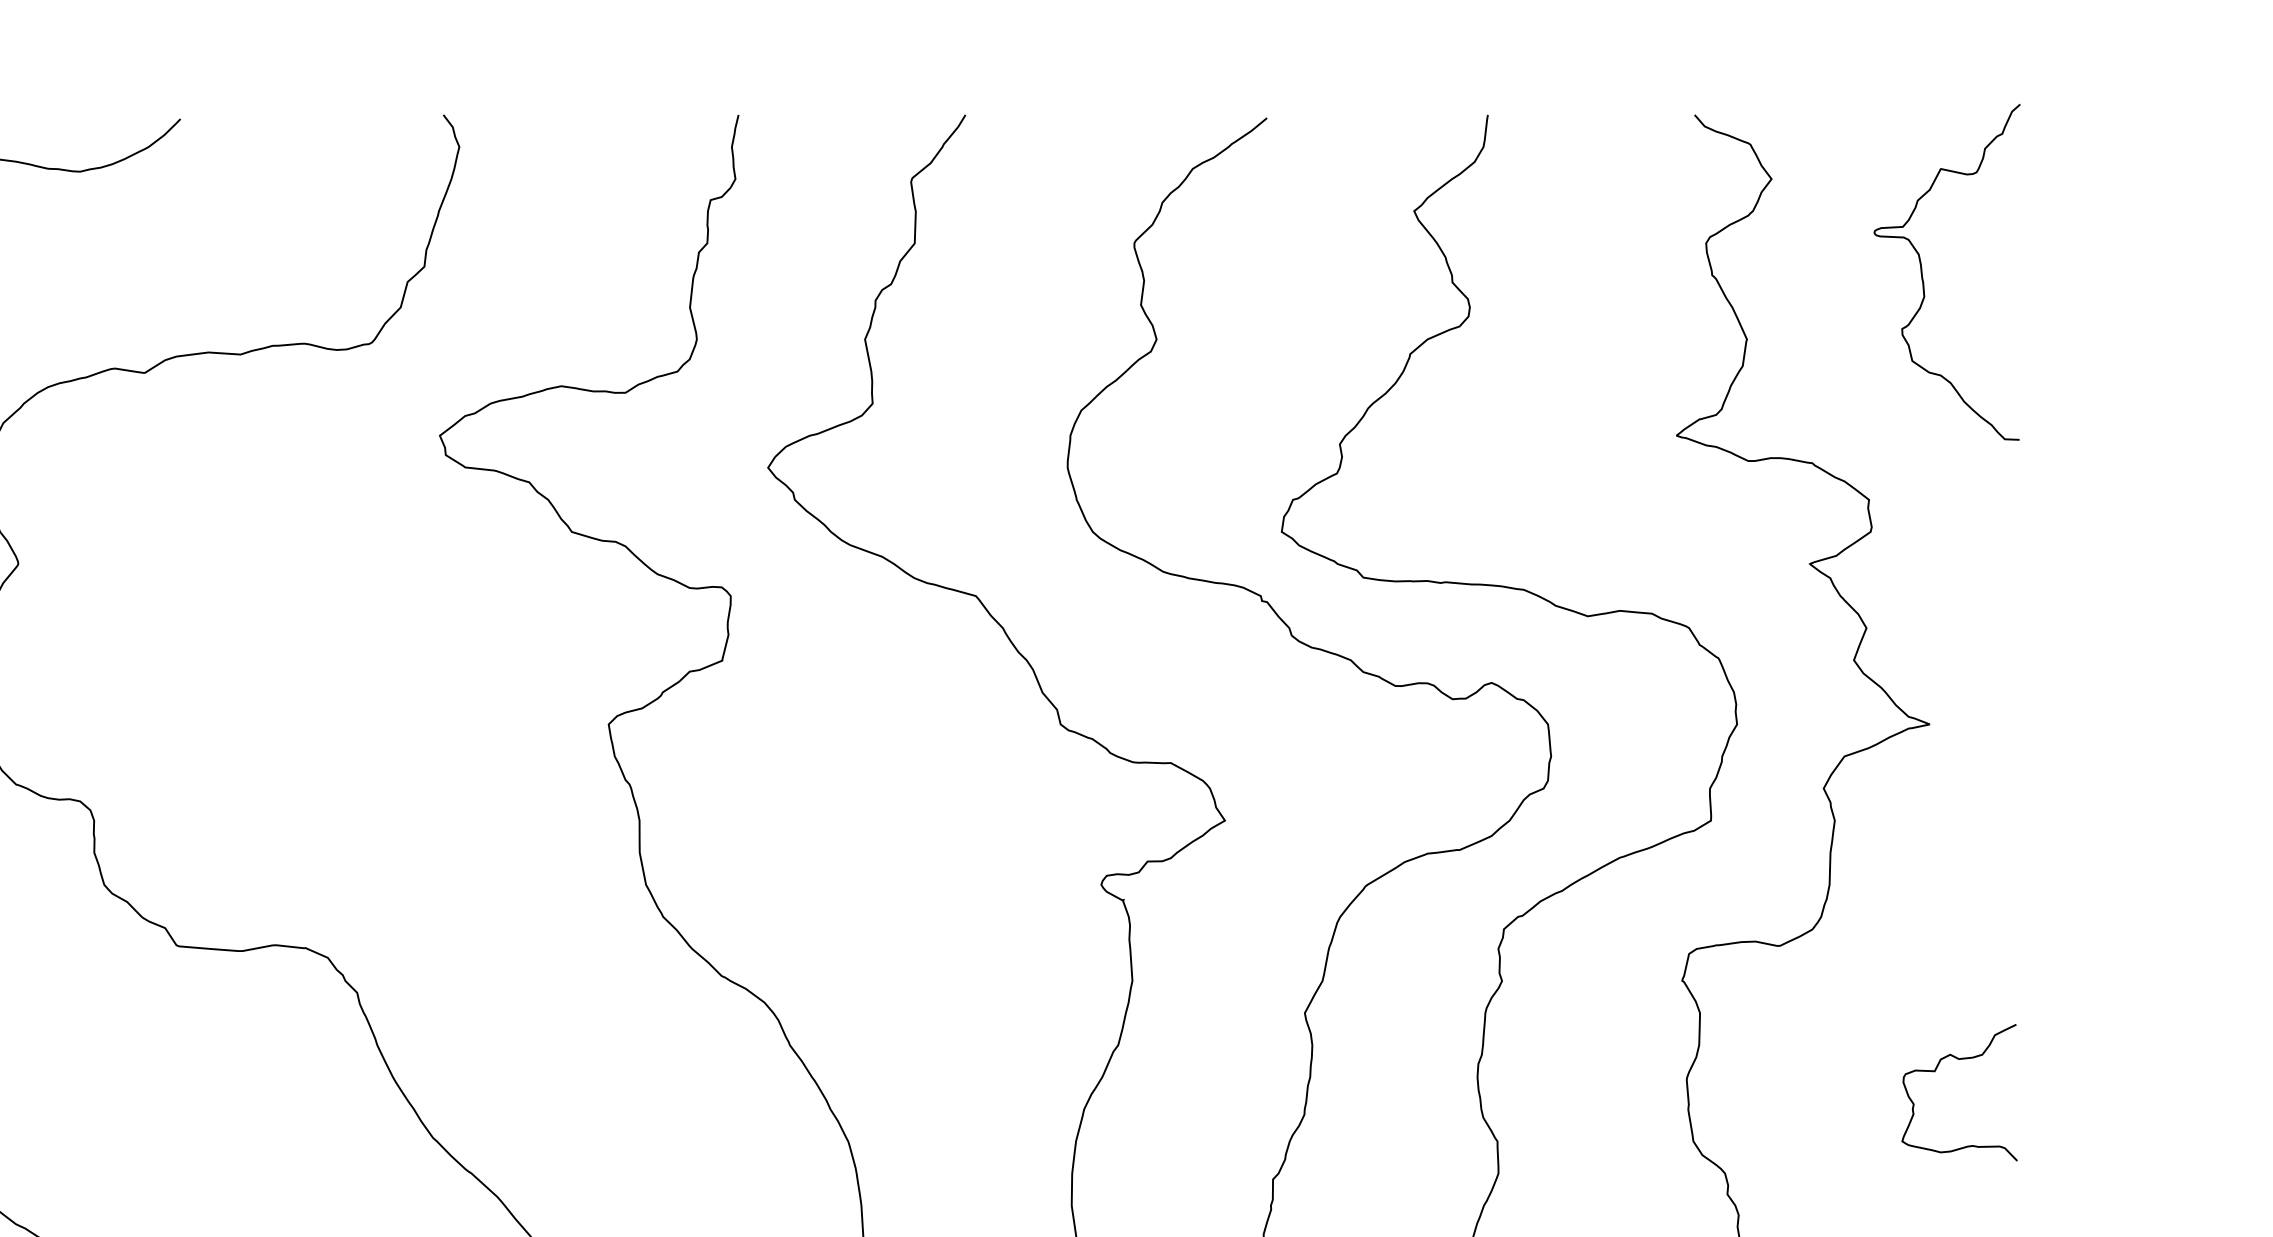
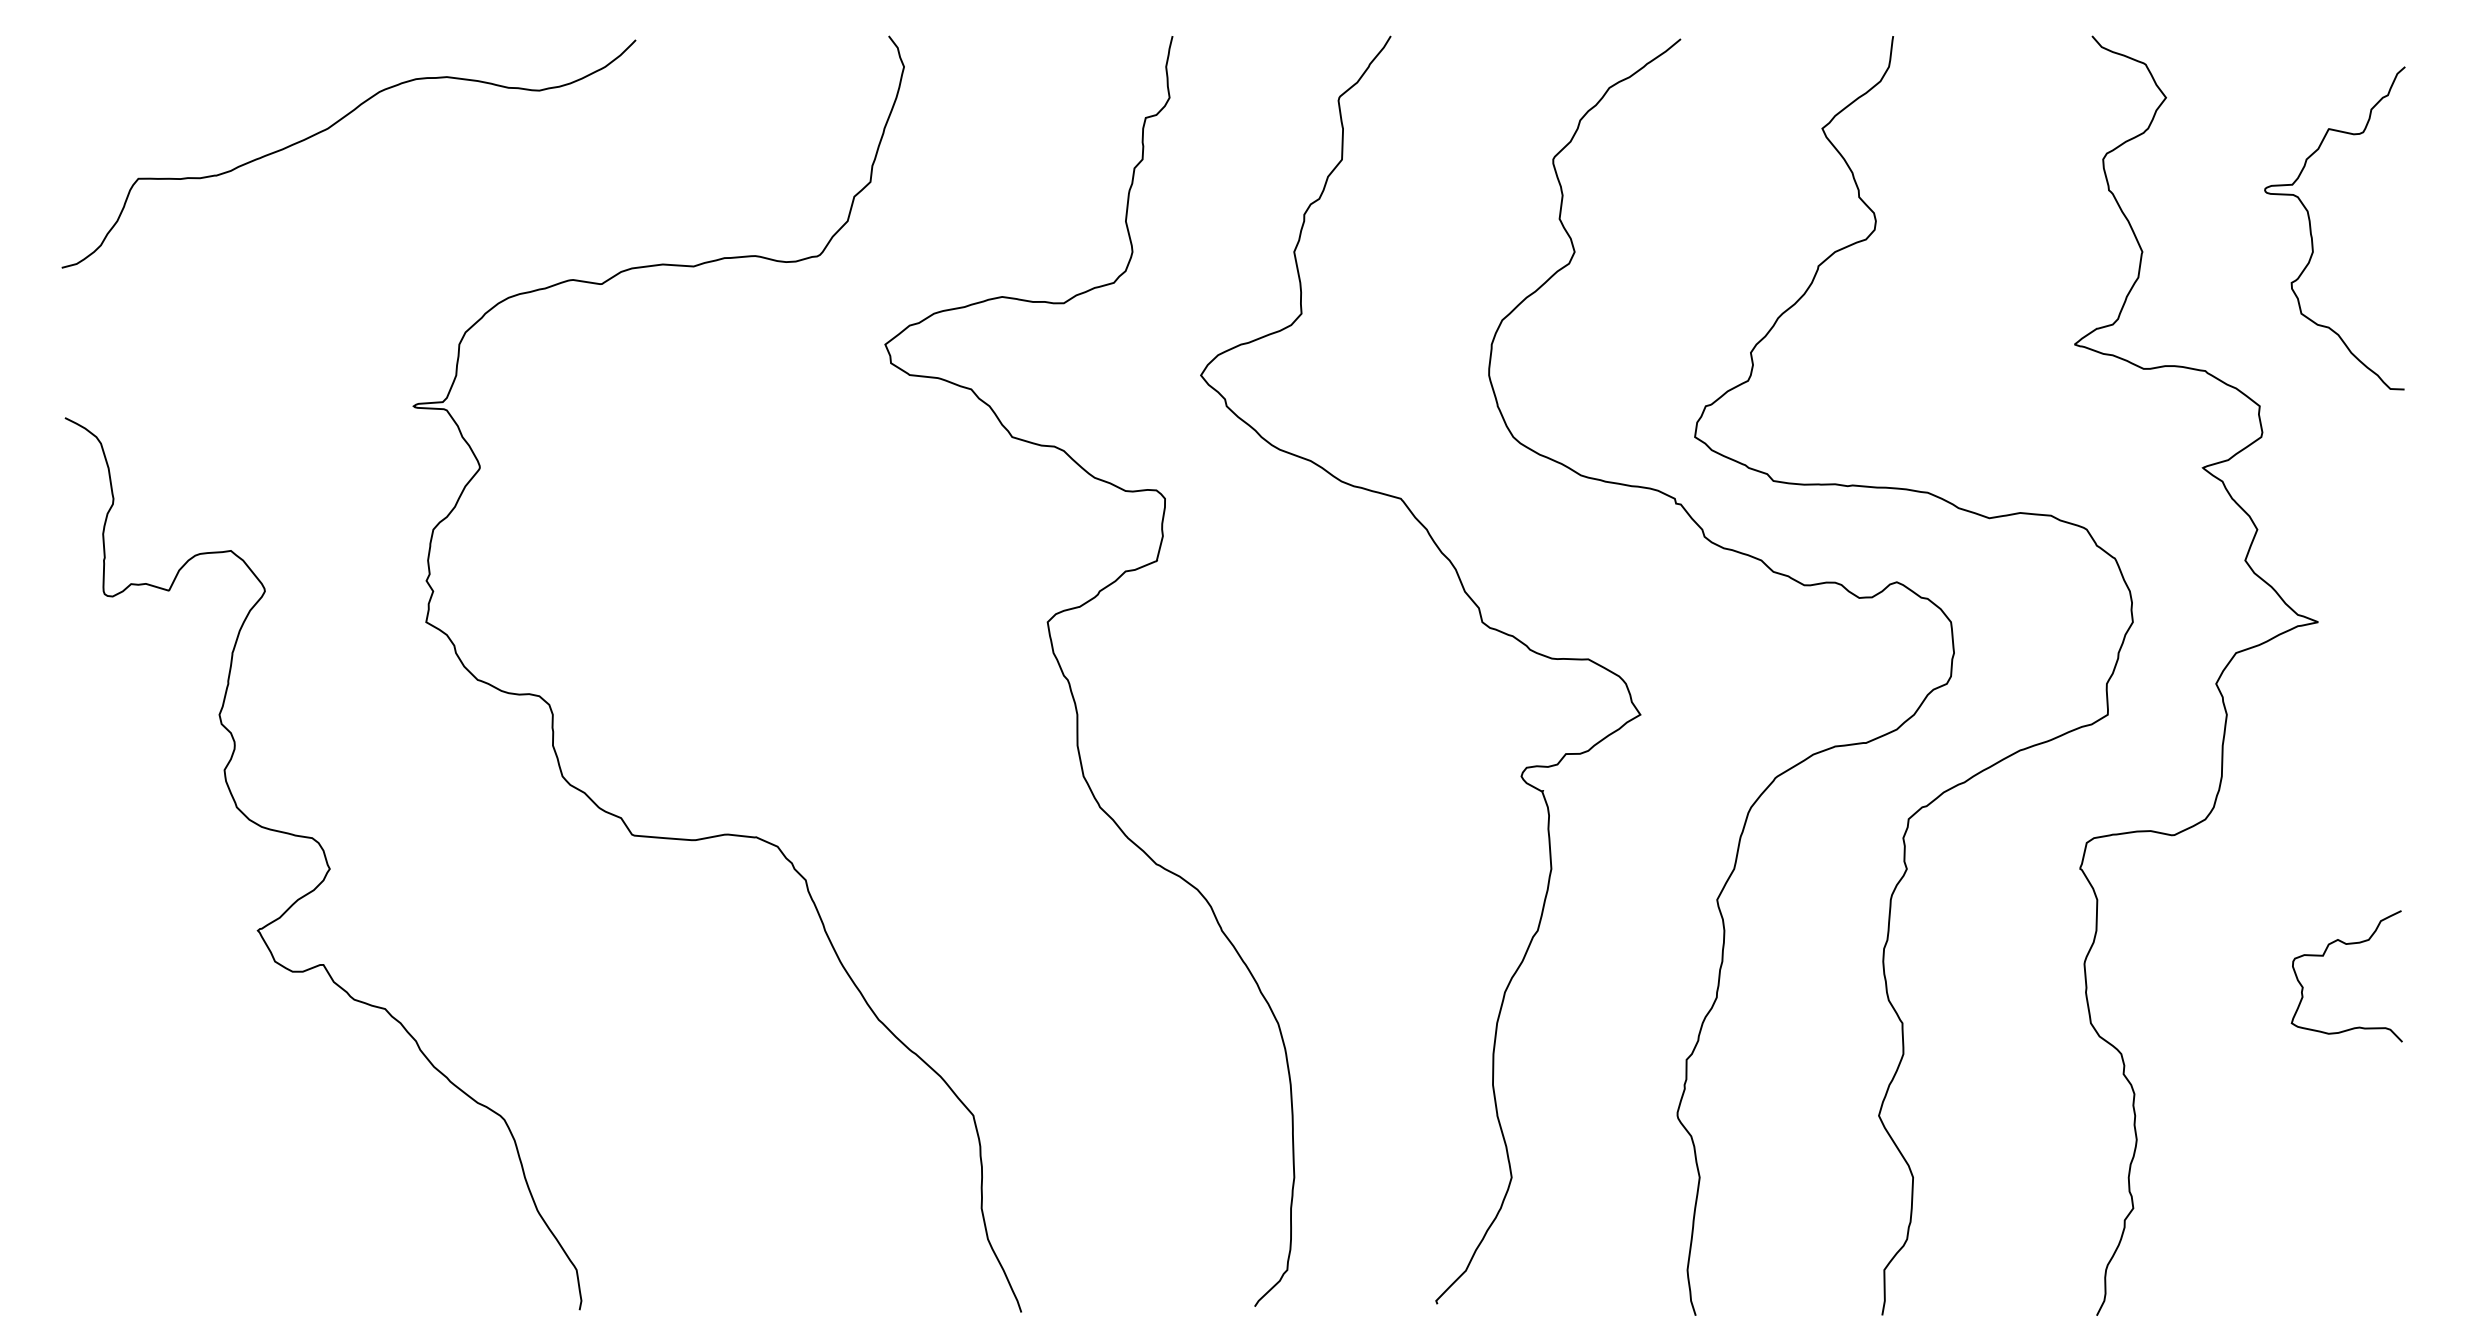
curve: (1922, 272) -> (2311, 228), moved

